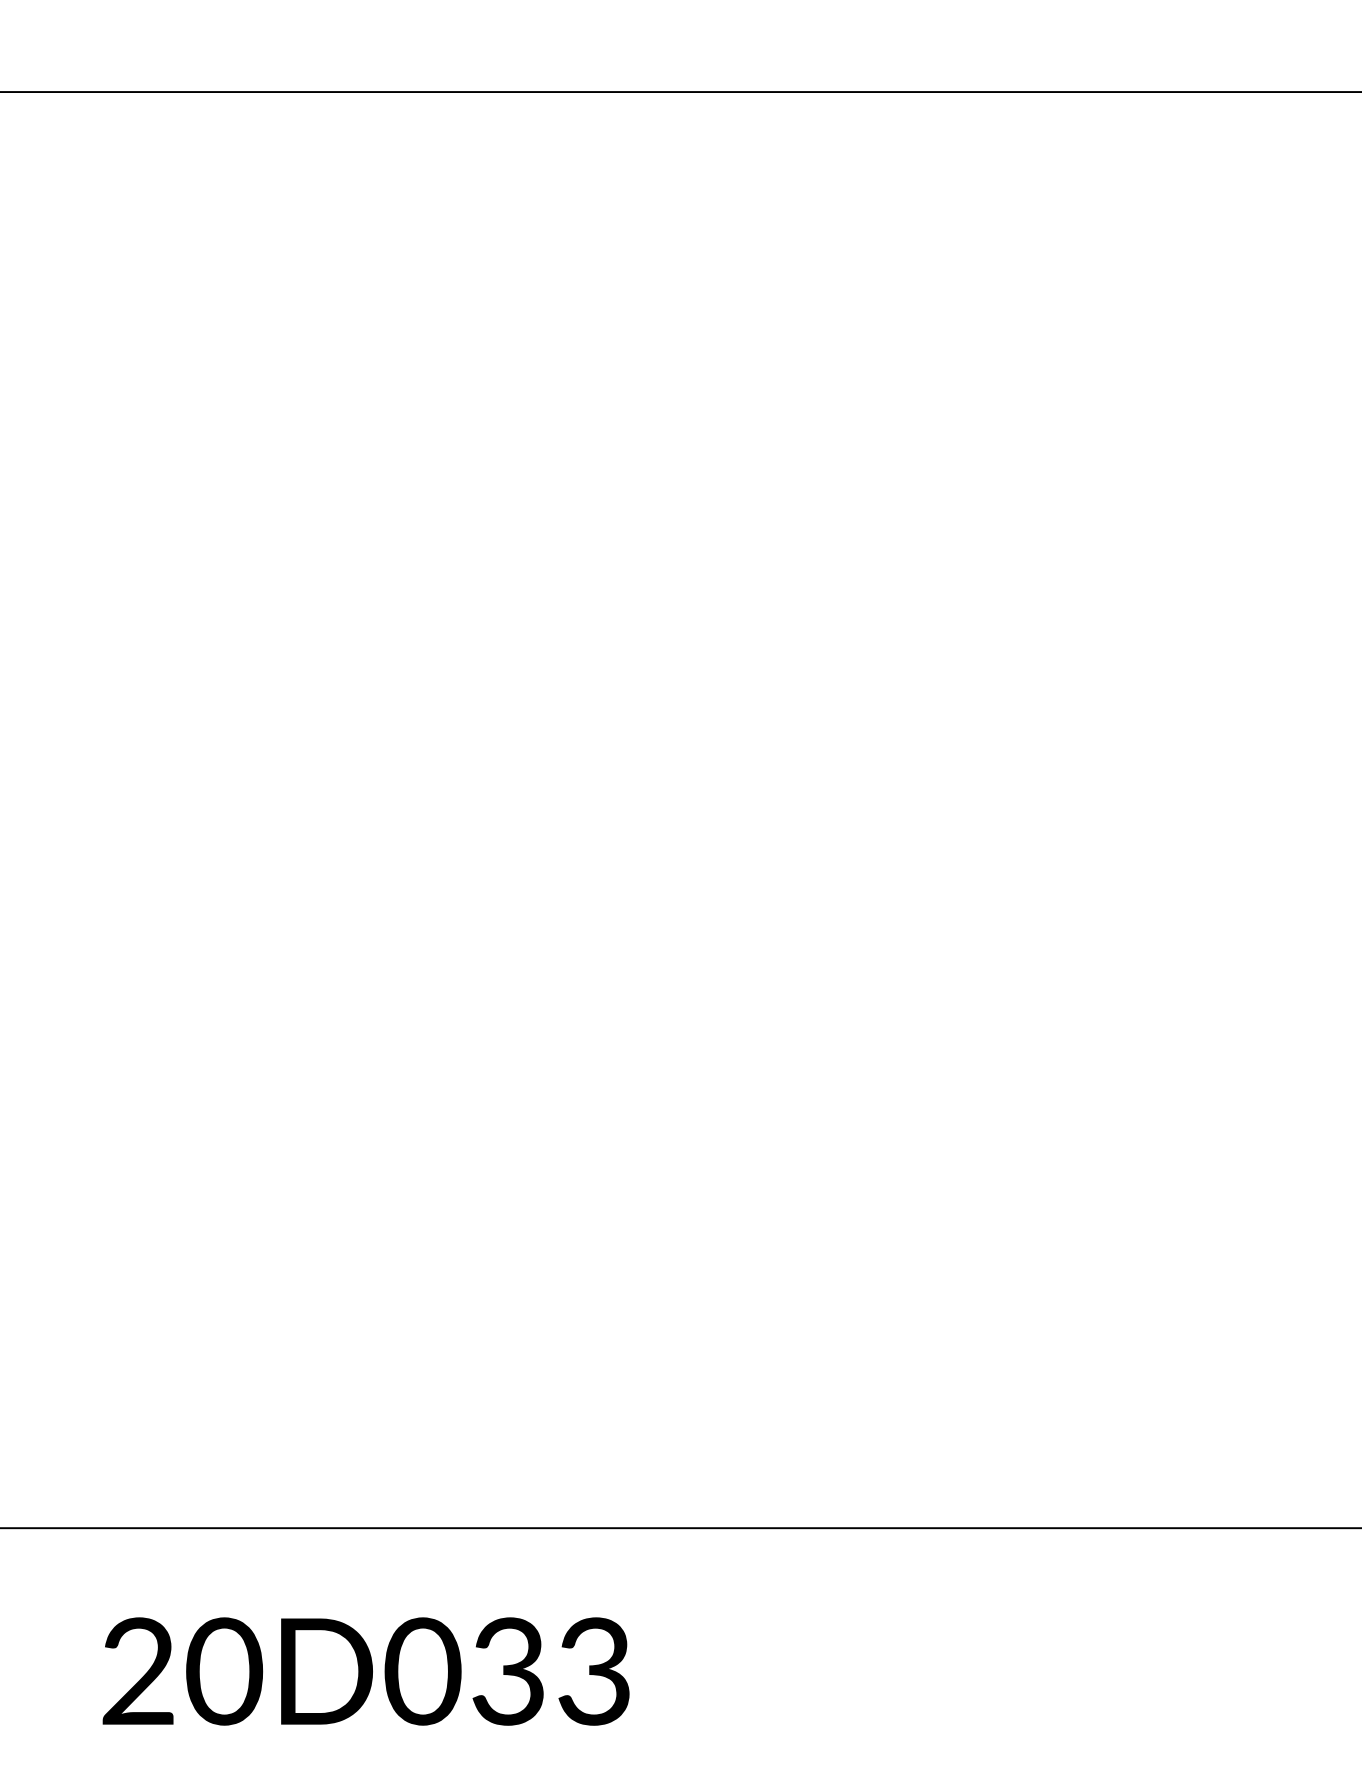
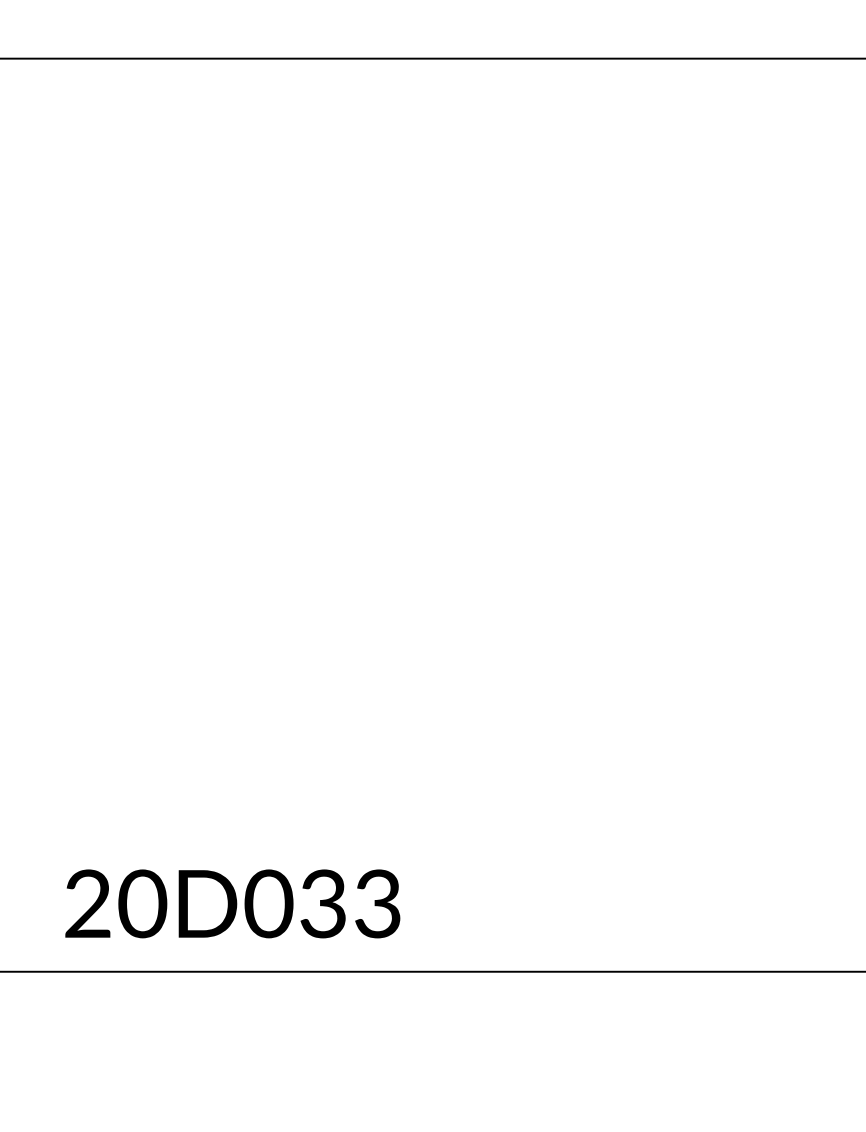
text: (365, 1670) -> (232, 903), moved

